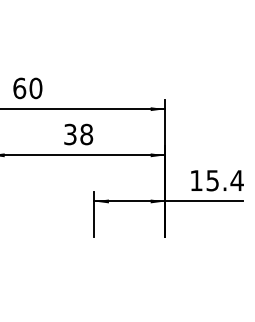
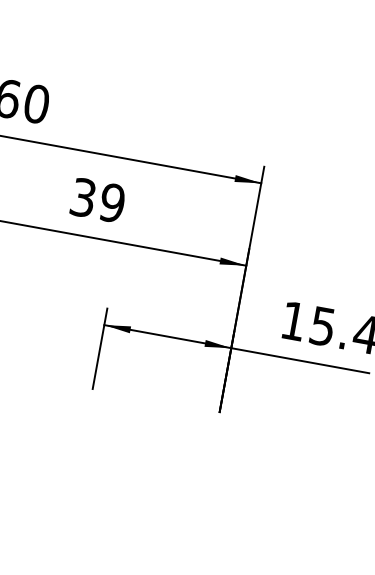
text: (86, 134) -> (112, 202), 38 -> 39

